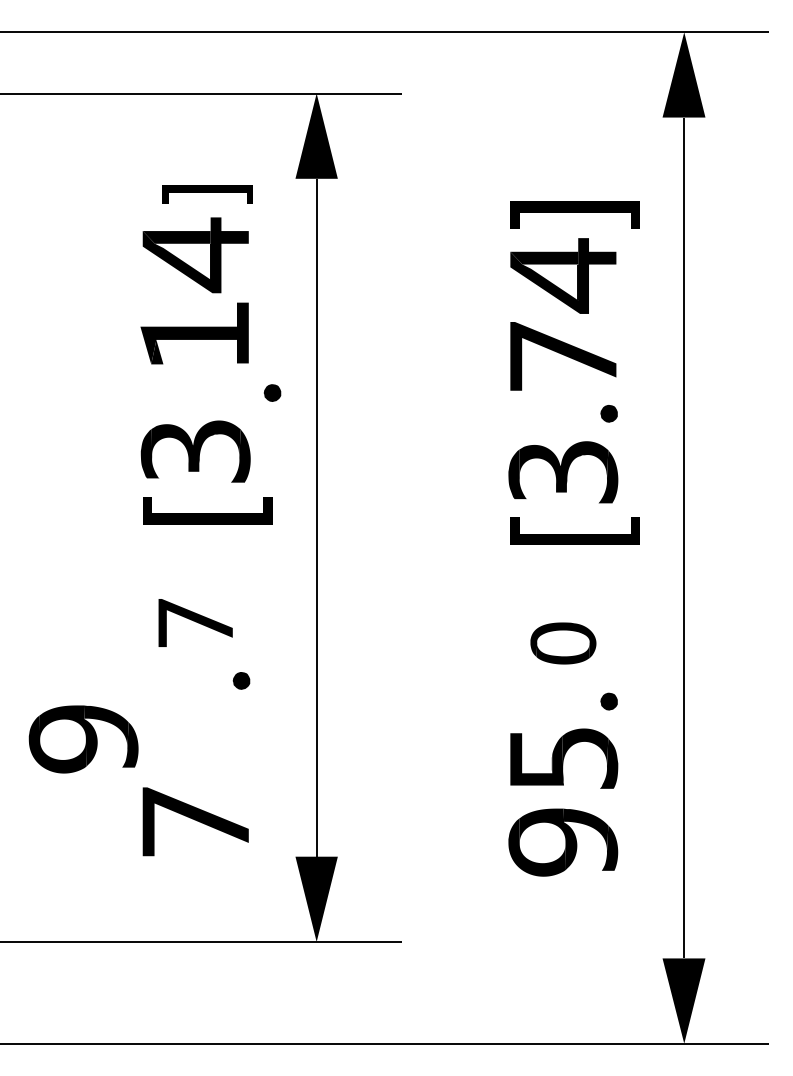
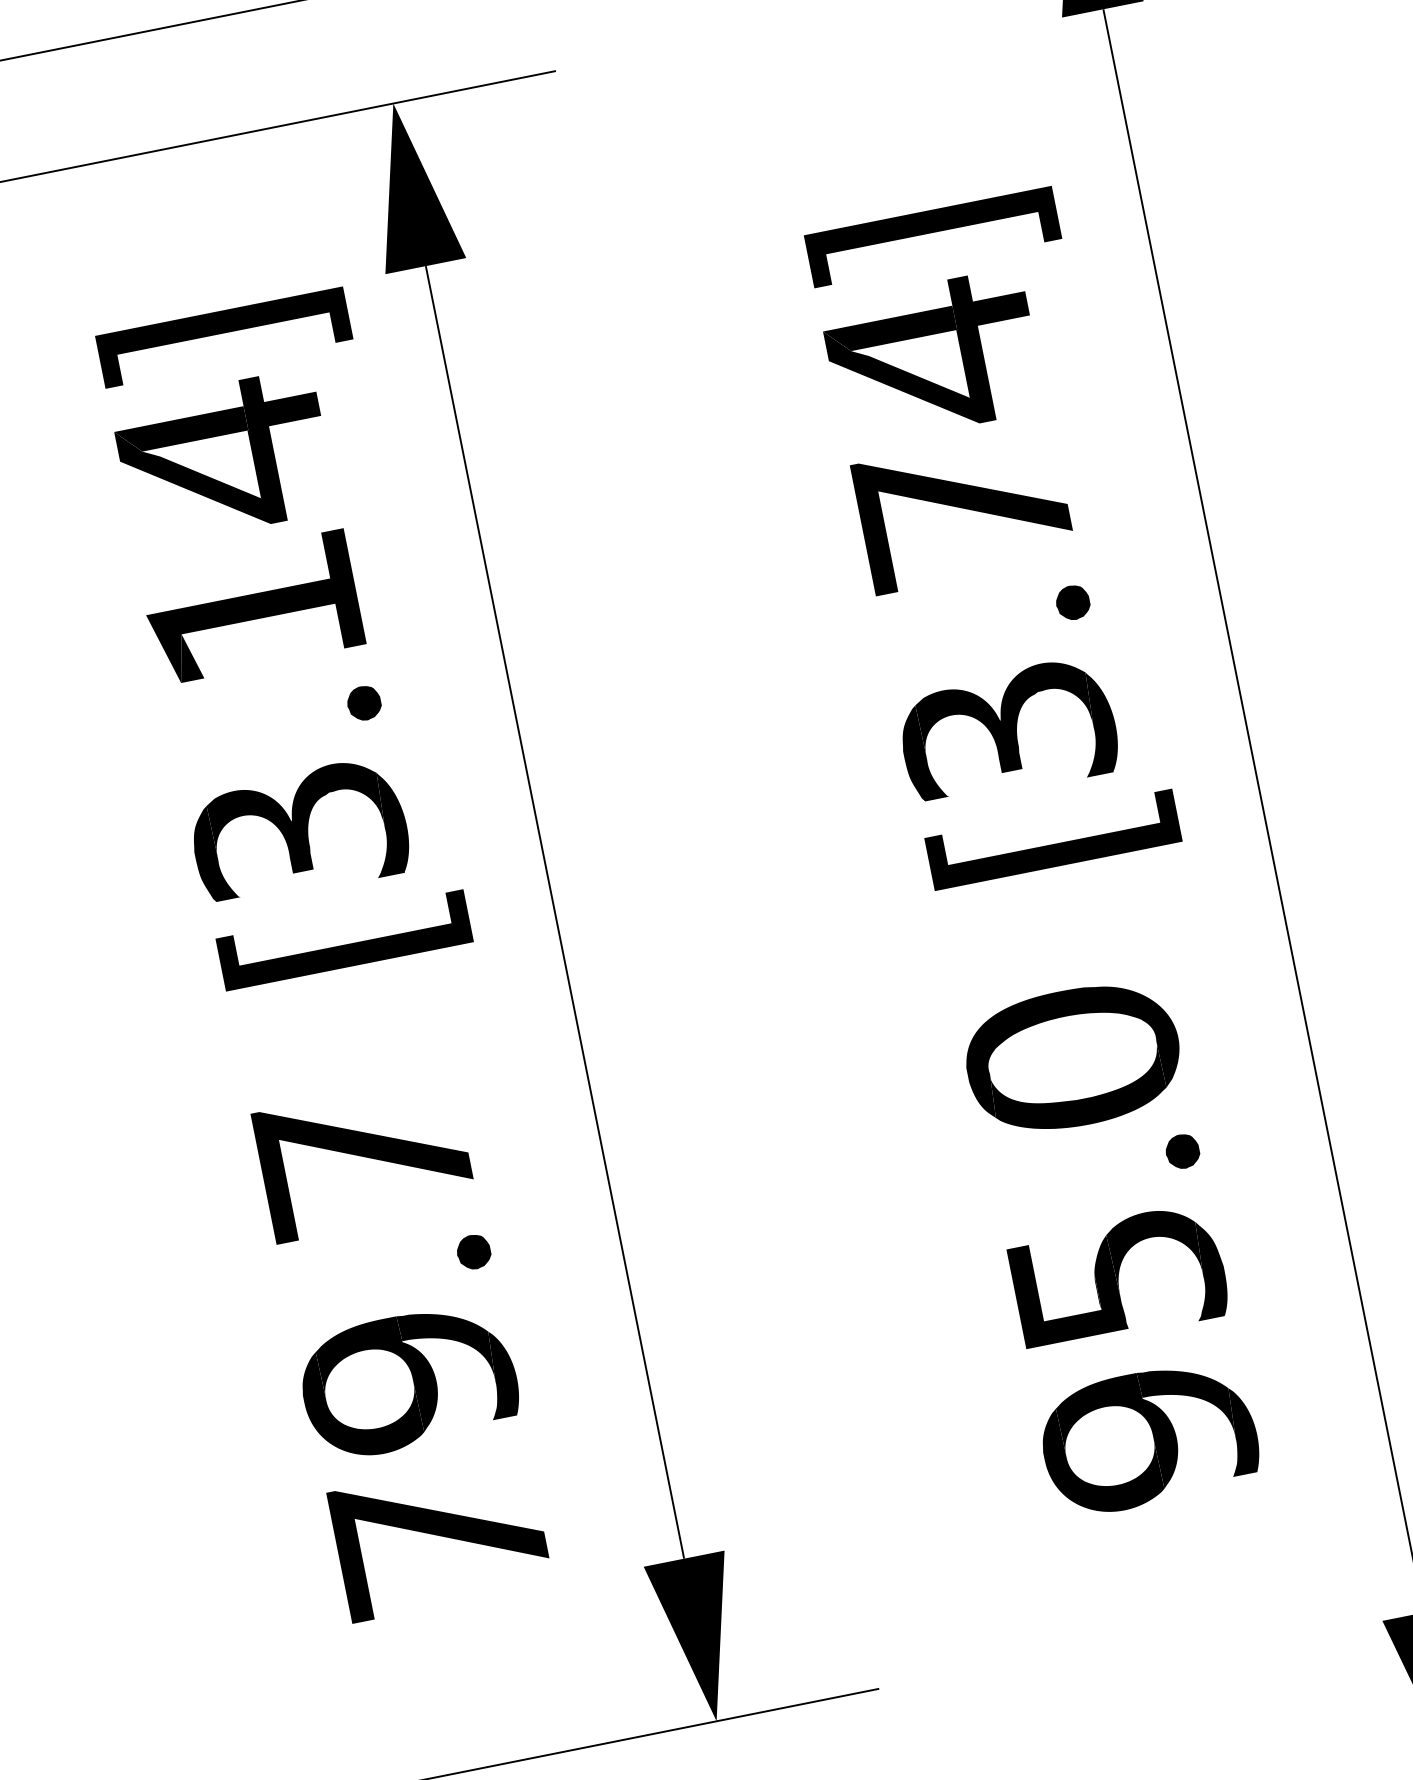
part: (207, 194) -> (223, 337), size x1.43
part: (272, 392) -> (363, 702), moved
part: (195, 622) -> (363, 1158), size x1.43
part: (563, 643) -> (1073, 1058), size x1.67
part: (83, 739) -> (408, 1381), moved

